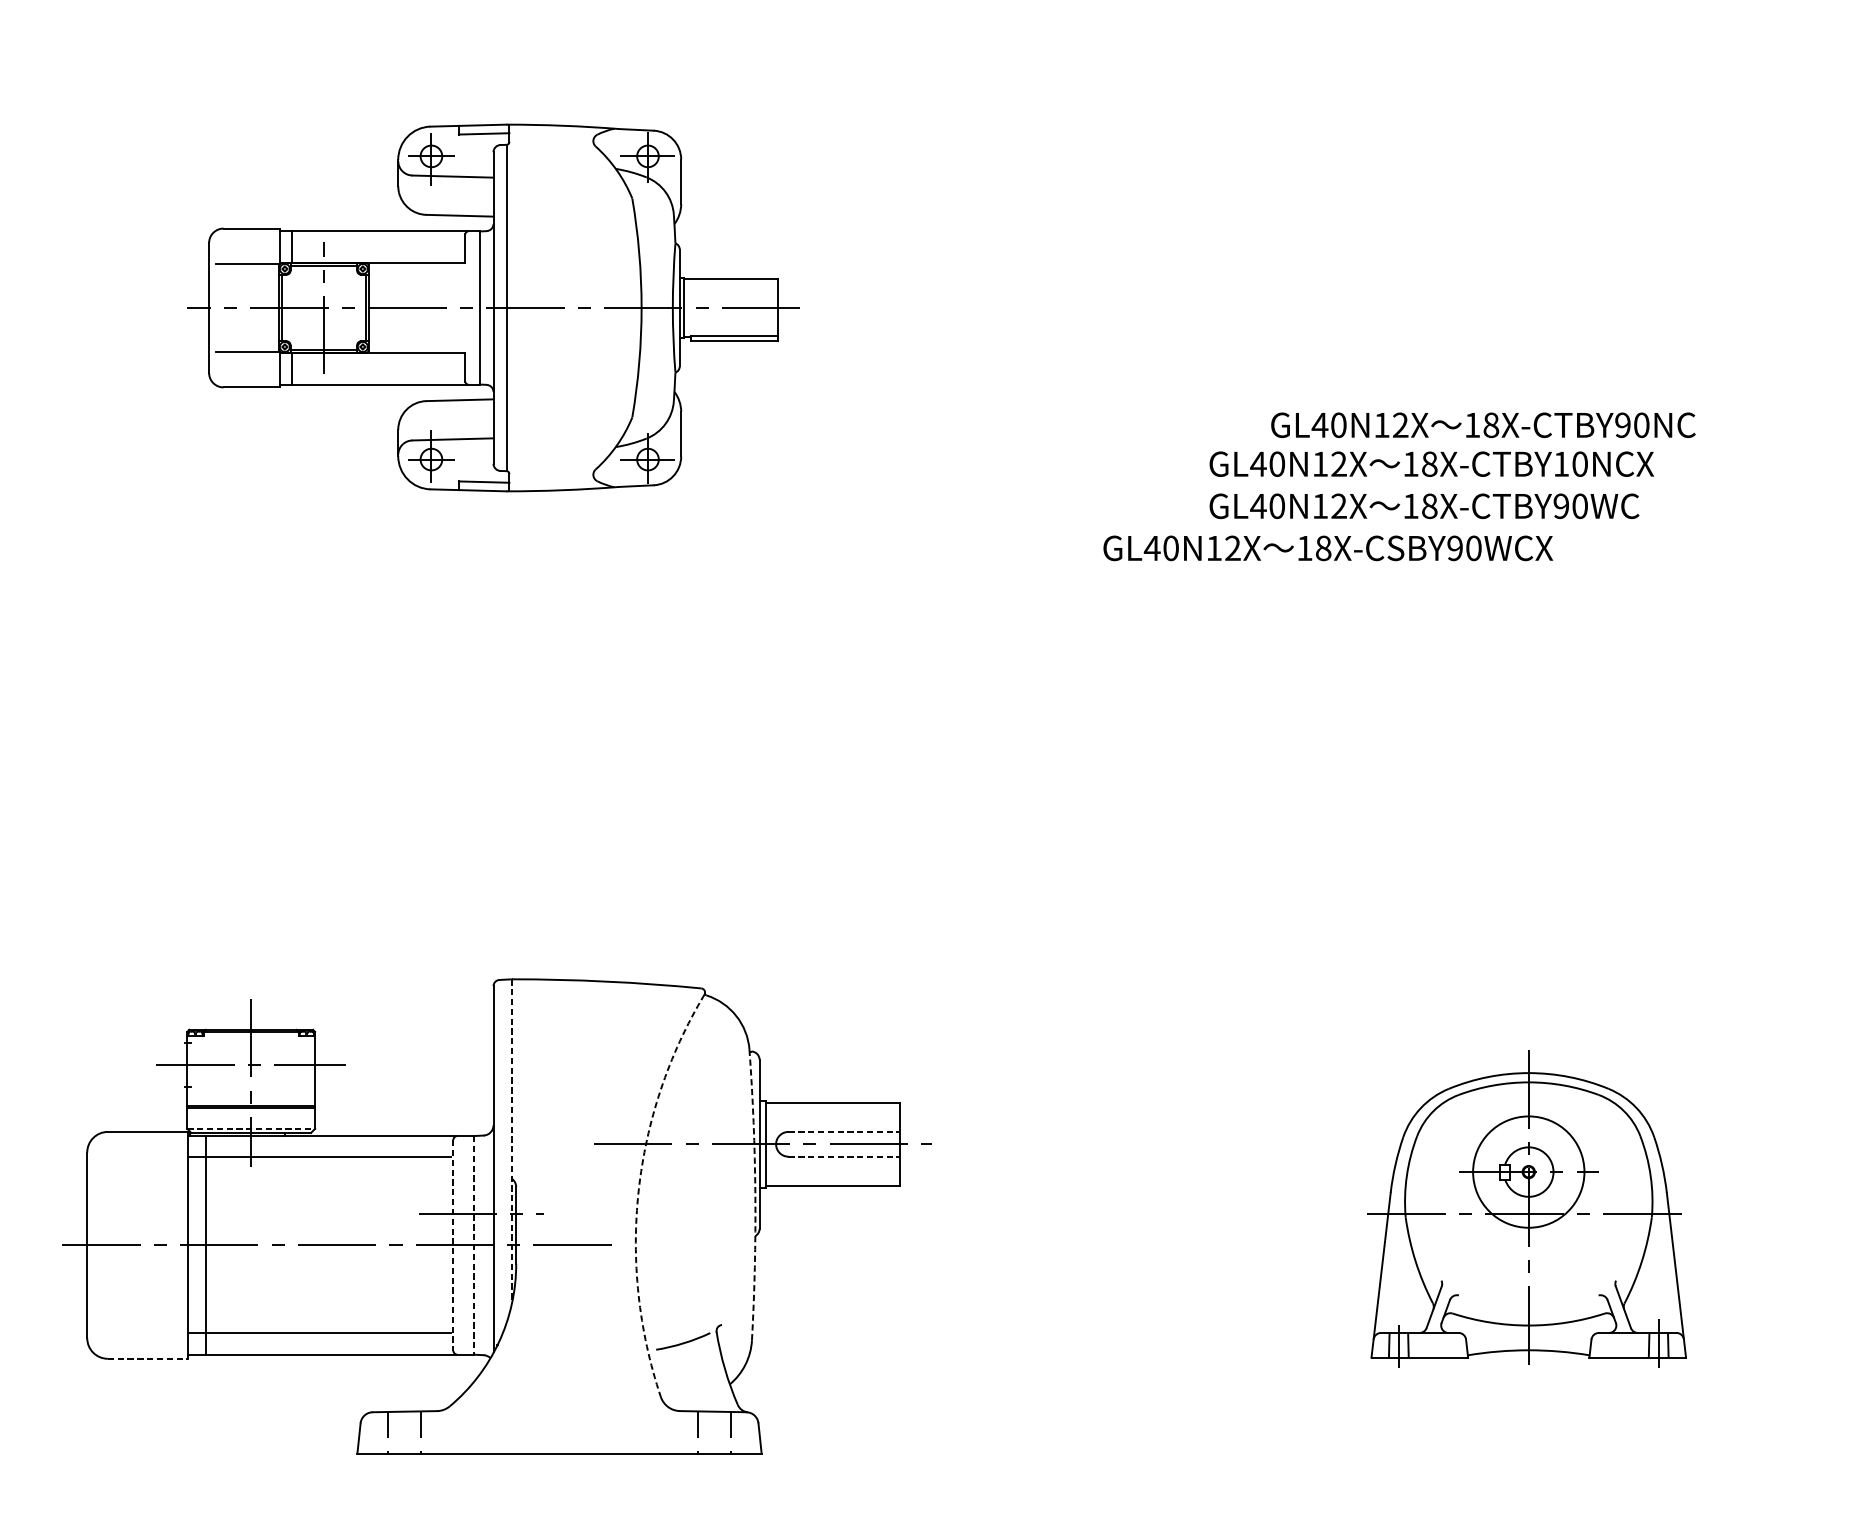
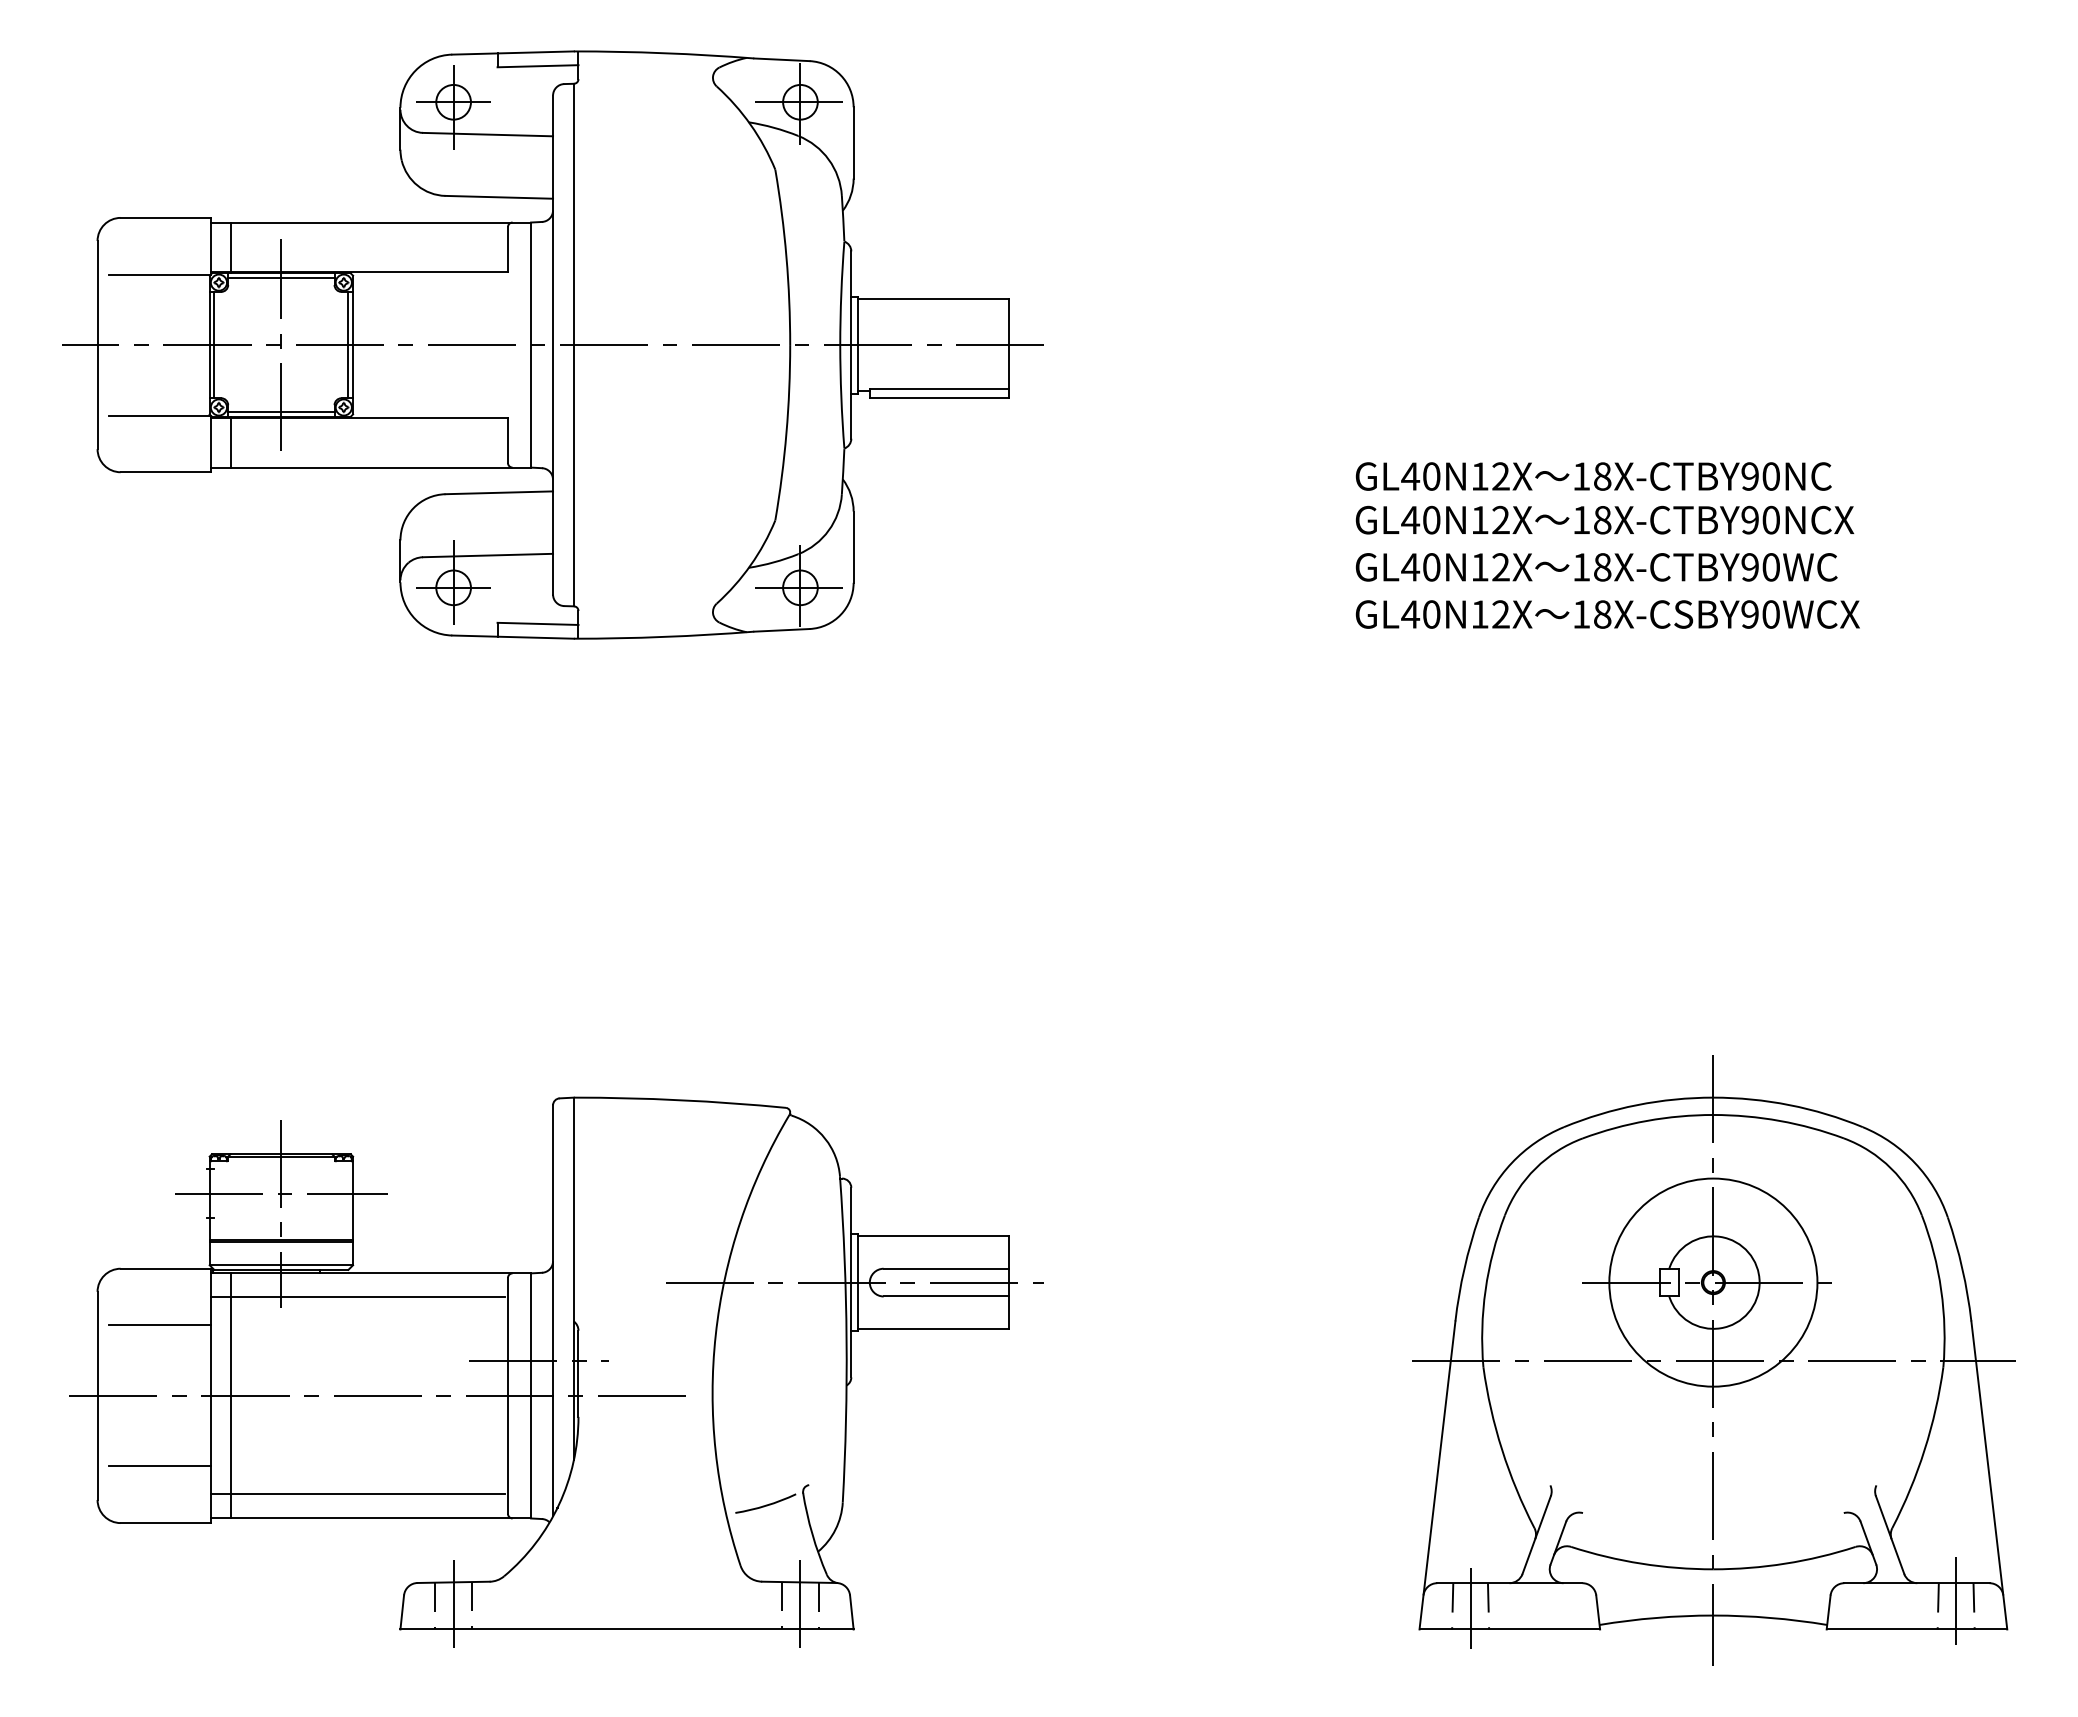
part: (493, 307) -> (552, 344), size x1.43
text: (1483, 425) -> (1593, 476), moved
text: (1560, 463) -> (1749, 519), 18X-CTBY10NCX -> 18X-CTBY90NCX
text: (1327, 548) -> (1607, 614), moved
line: (251, 1129) -> (281, 1265), dashed -> solid
line: (844, 1131) -> (946, 1268), dashed -> solid
line: (511, 1141) -> (573, 1279), dashed -> solid
line: (844, 1156) -> (946, 1296), dashed -> solid
line: (142, 1182) -> (159, 1325), added
arc: (638, 1191) -> (715, 1335), dashed -> solid
arc: (755, 1195) -> (846, 1339), dashed -> solid
part: (1528, 1213) -> (1713, 1360), size x1.67
line: (452, 1245) -> (507, 1395), dashed -> solid
line: (474, 1245) -> (531, 1395), dashed -> solid
line: (142, 1308) -> (159, 1466), added
line: (148, 1359) -> (166, 1523), dashed -> solid
line: (404, 1431) -> (453, 1604), added
line: (714, 1431) -> (800, 1604), added

